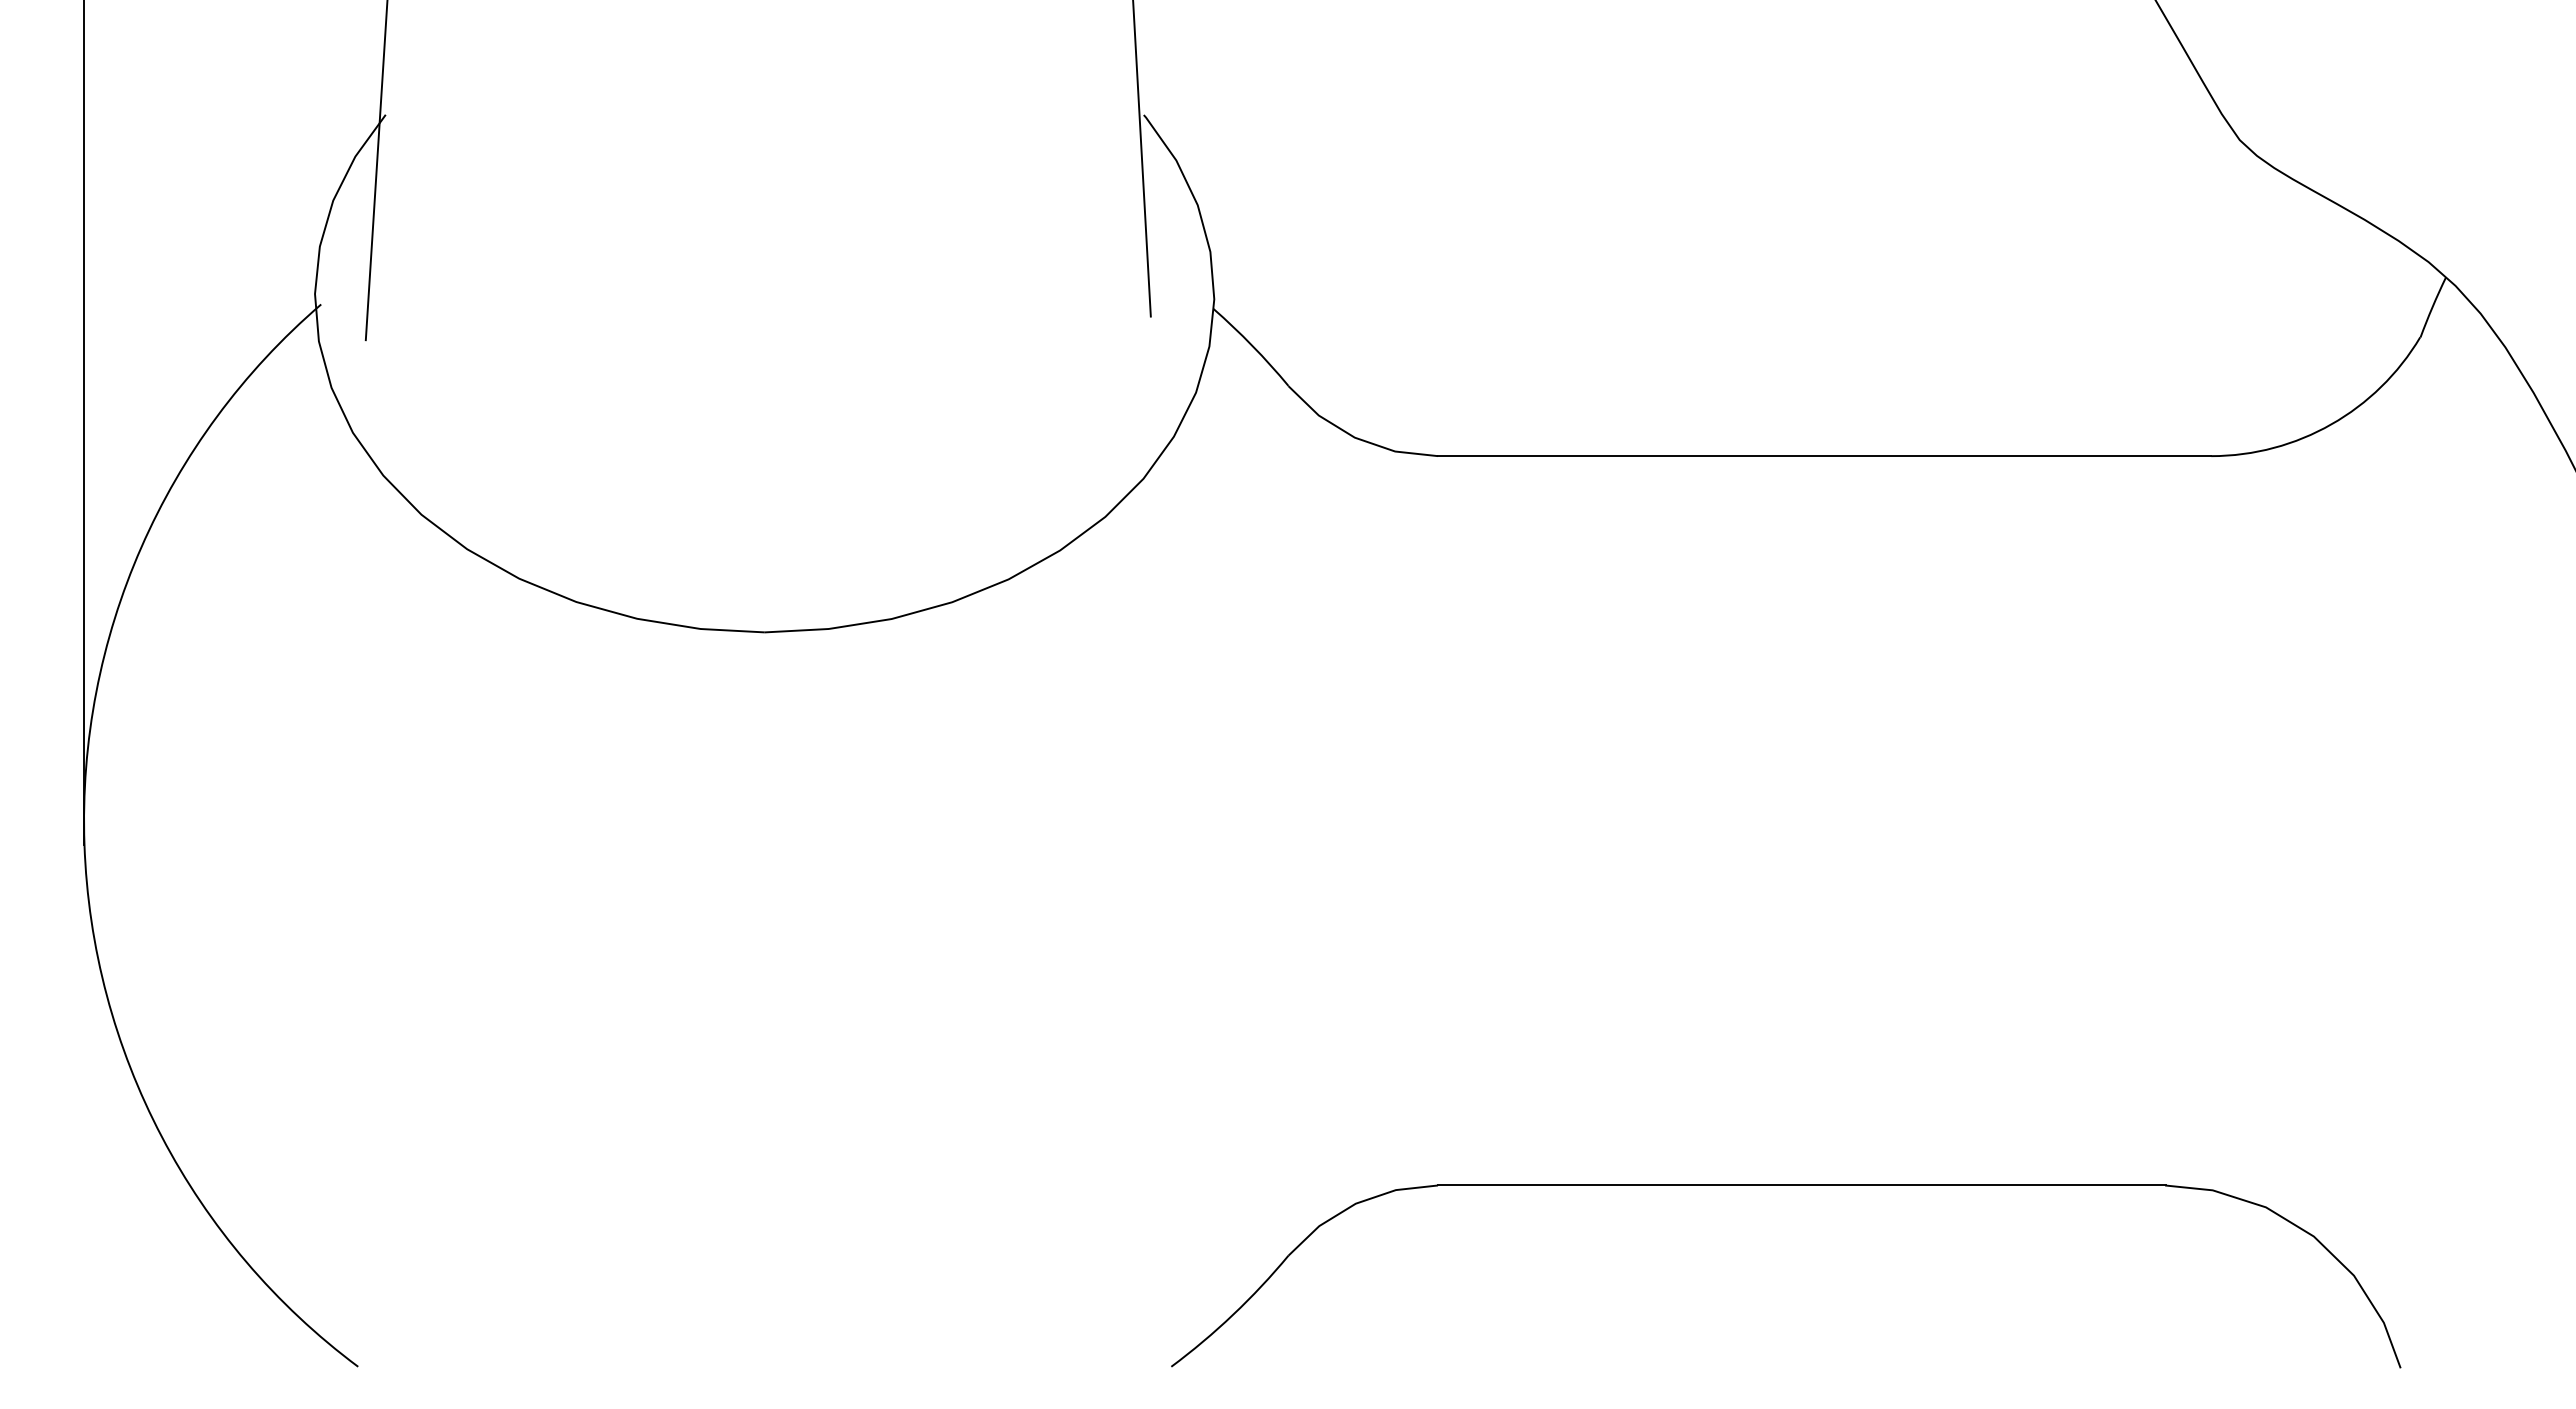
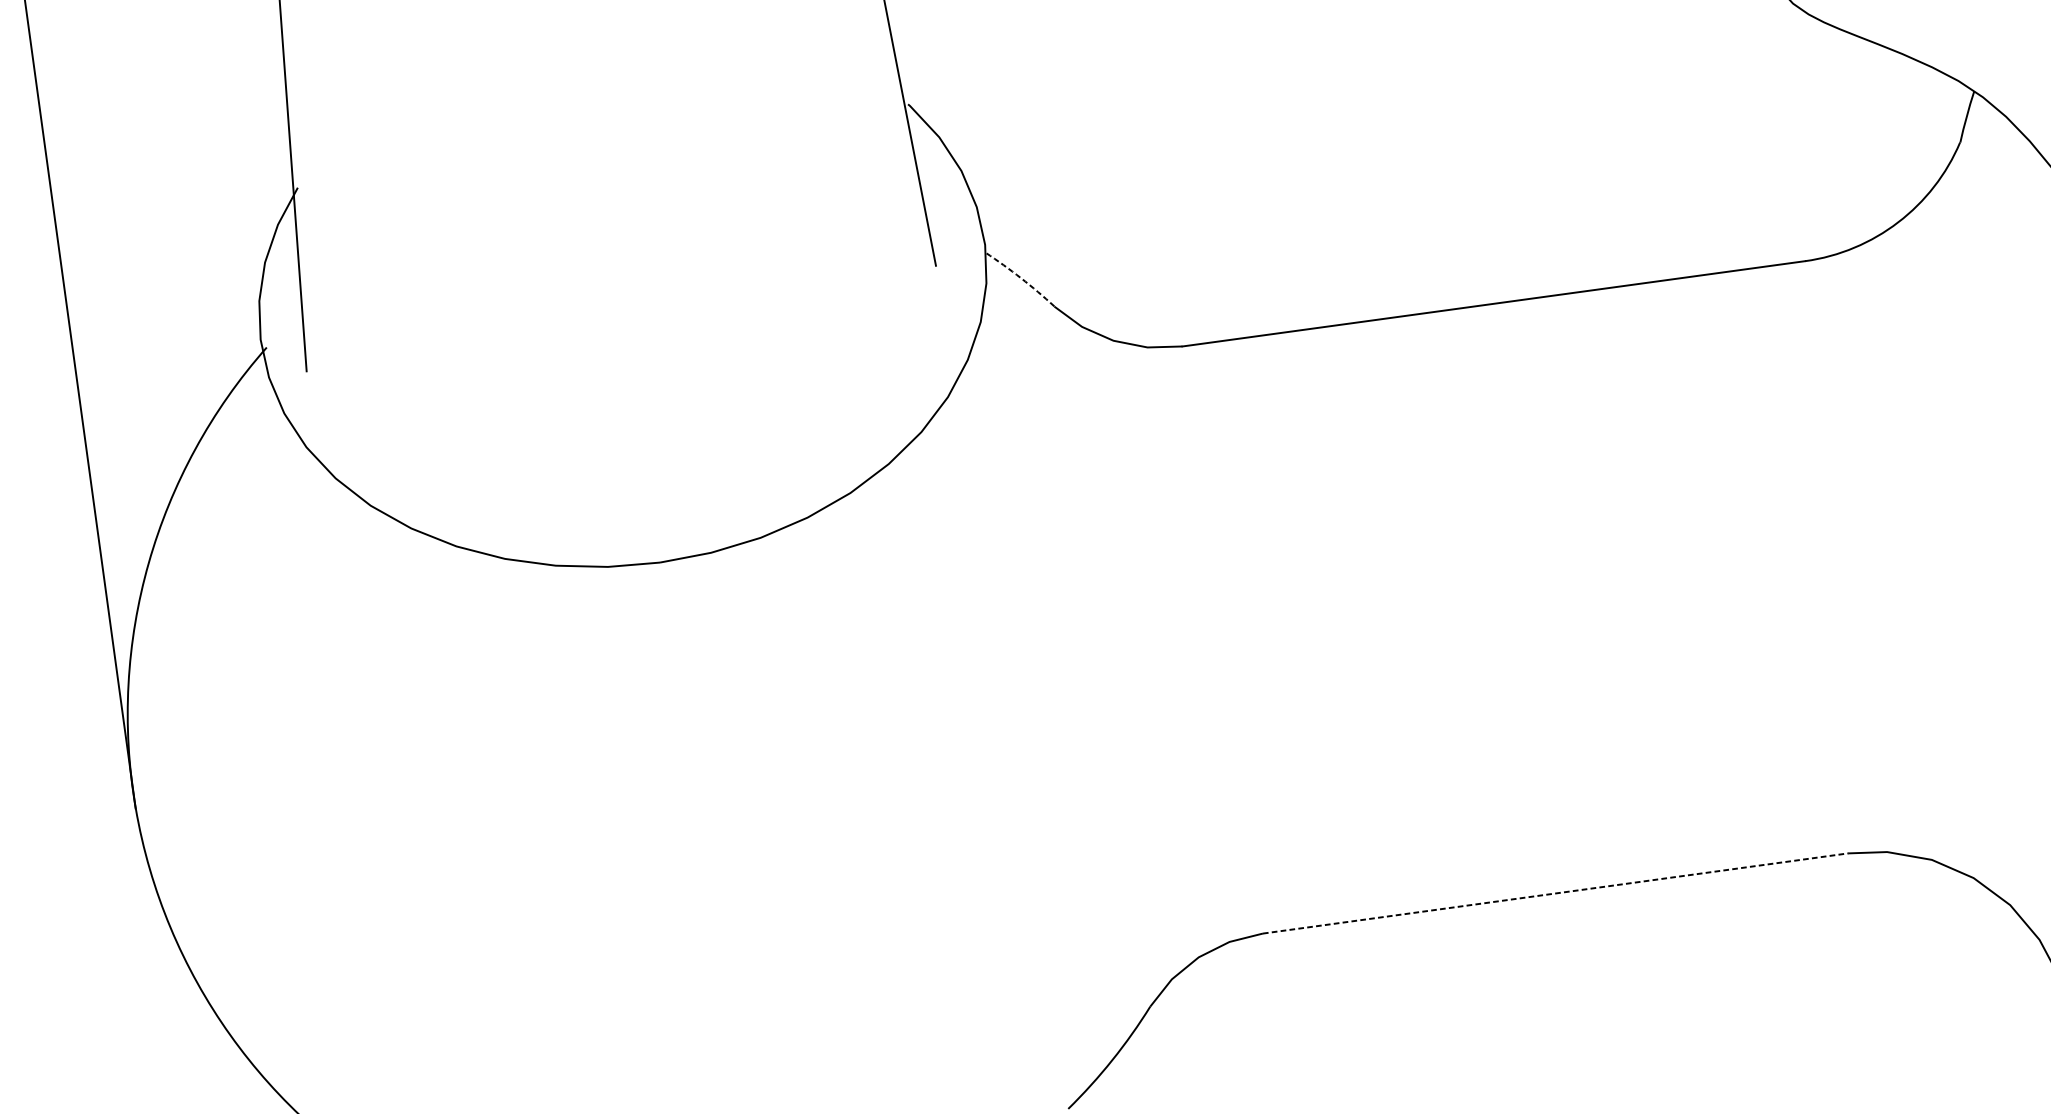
arc: (1252, 345) -> (1021, 277), solid -> dashed
line: (1801, 1185) -> (1555, 893), solid -> dashed

